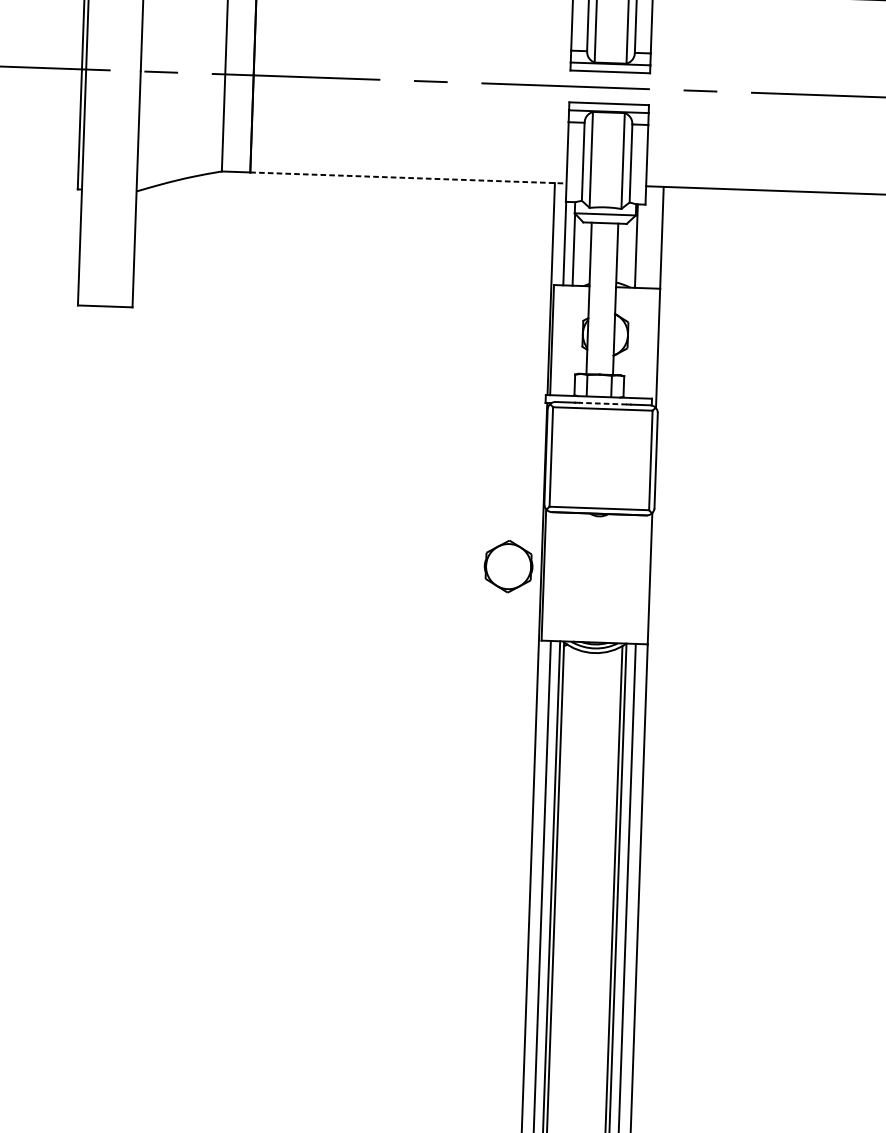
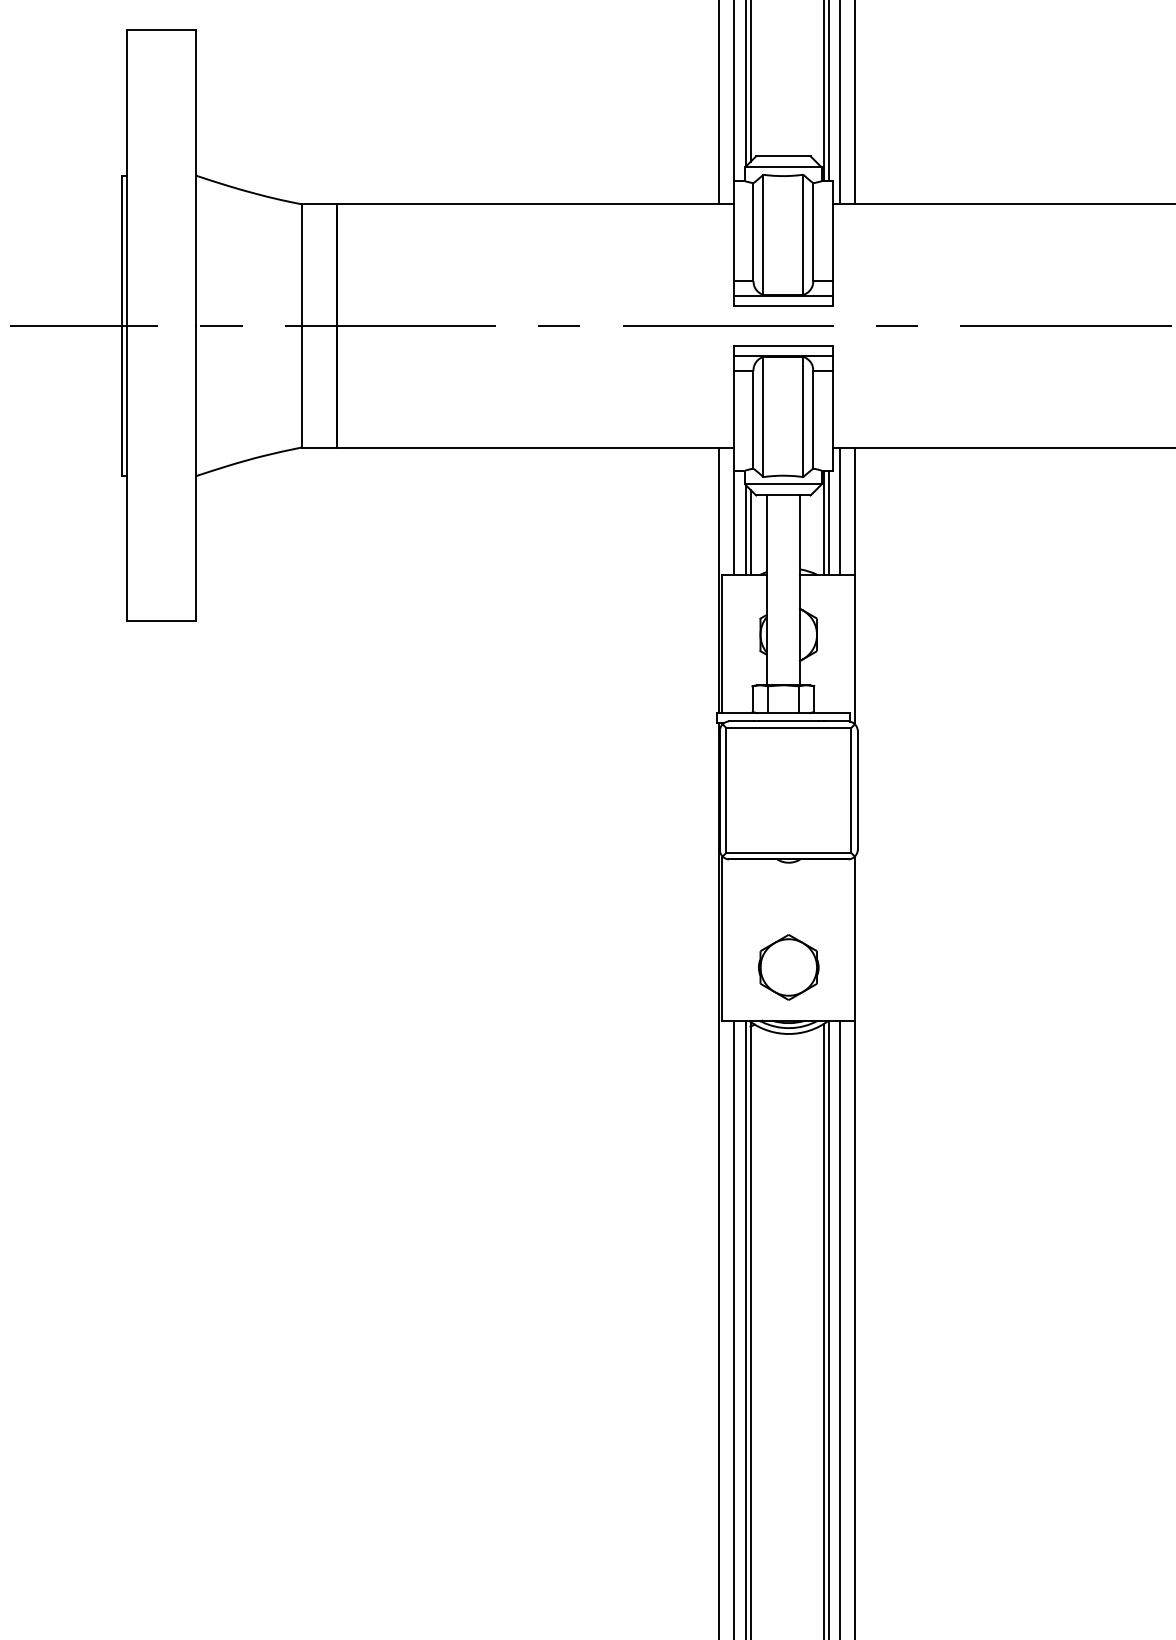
line: (408, 177) -> (535, 447), dashed -> solid
line: (650, 237) -> (840, 511), added
line: (640, 245) -> (828, 522), added
line: (577, 251) -> (750, 532), added
line: (602, 403) -> (788, 721), dashed -> solid
part: (508, 566) -> (788, 967), moved

